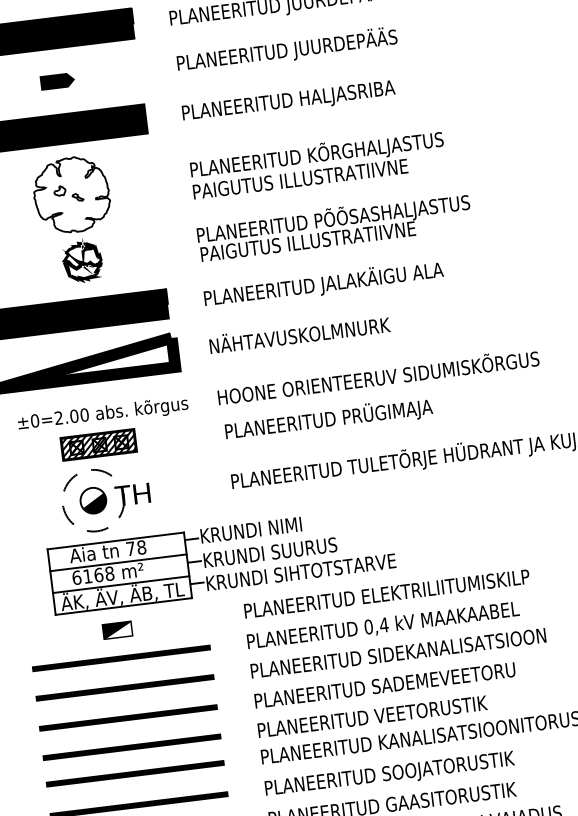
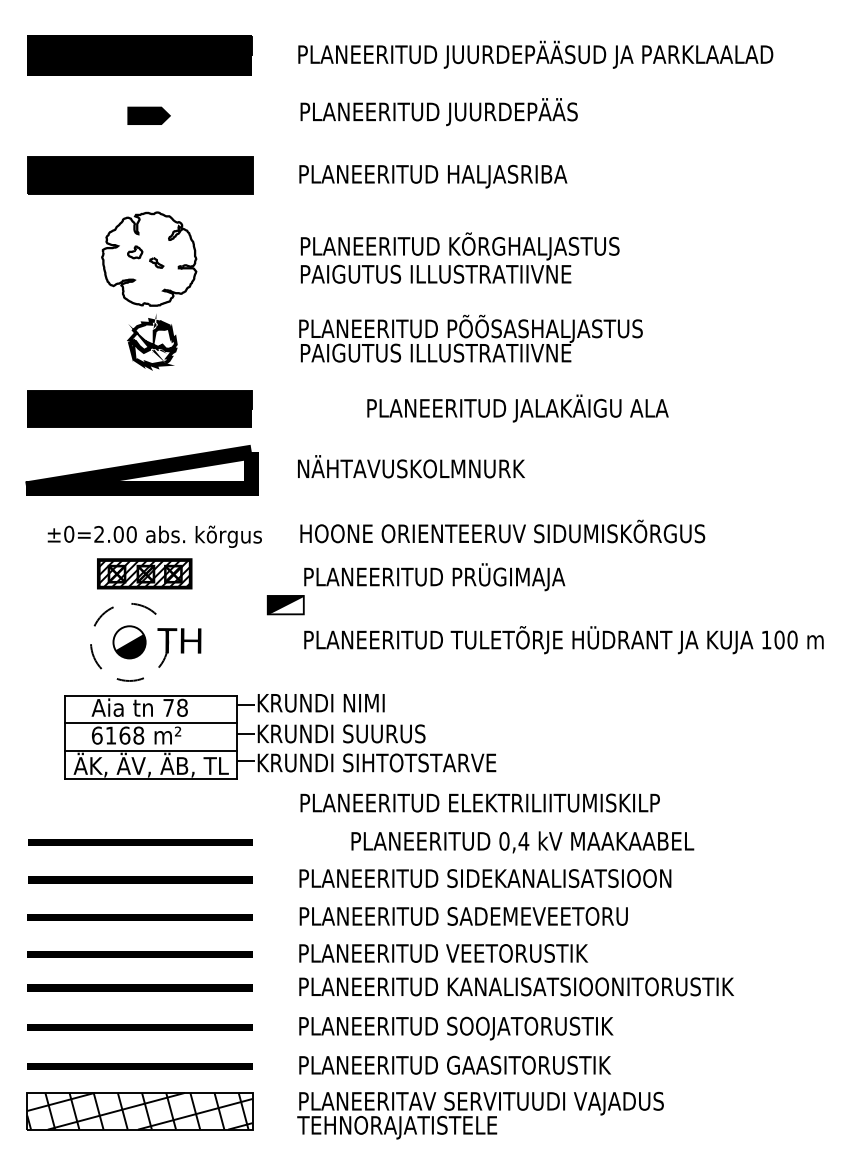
text: (323, 284) -> (517, 408), moved
text: (383, 626) -> (522, 842), moved
part: (117, 630) -> (285, 605), moved

